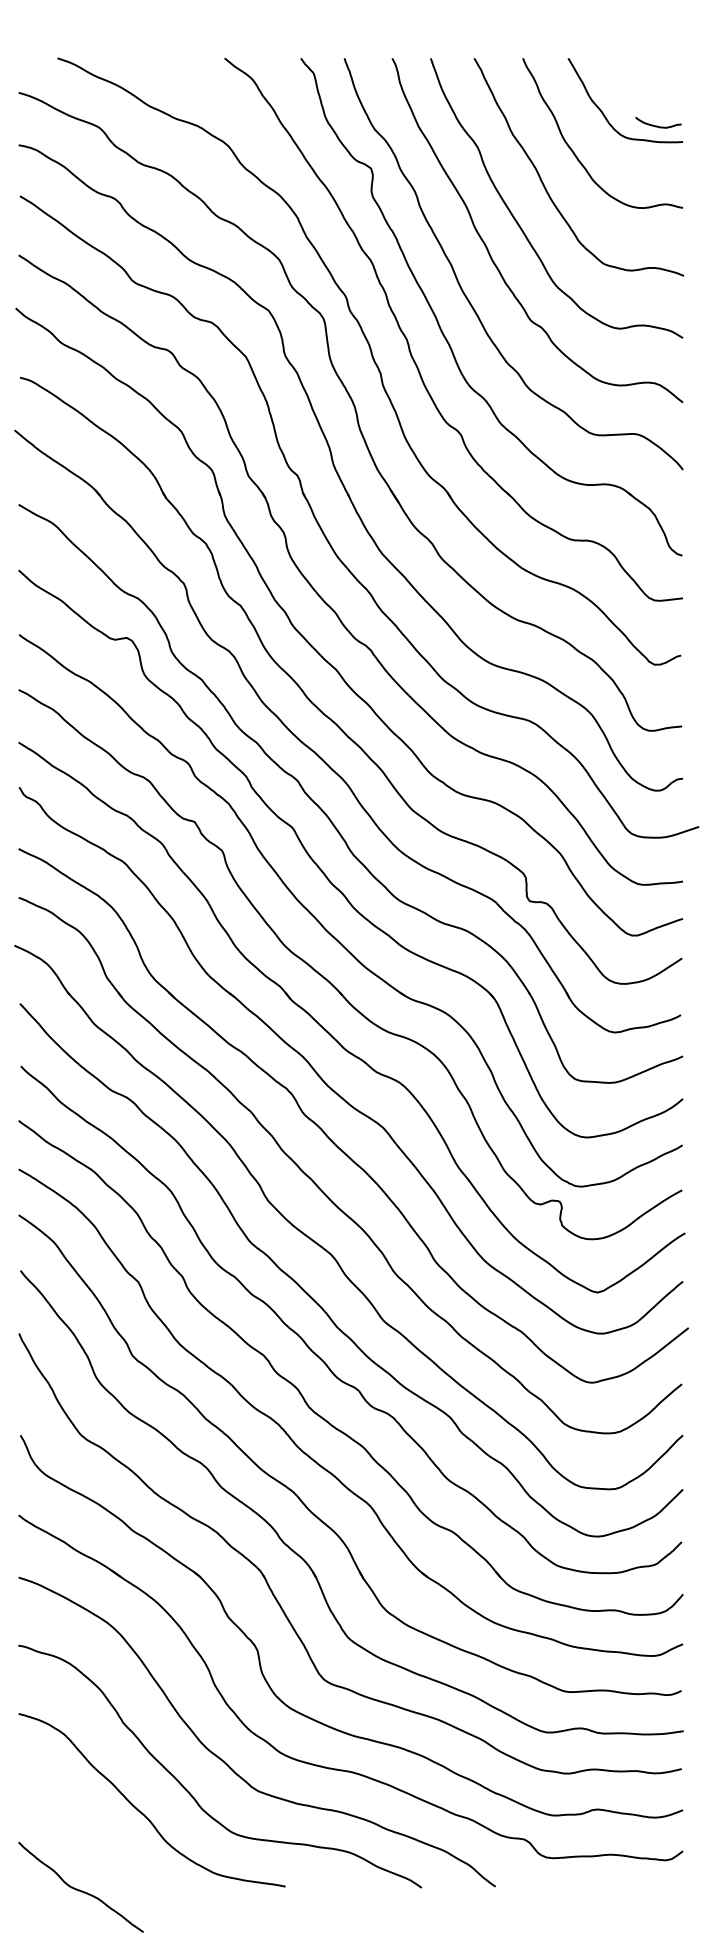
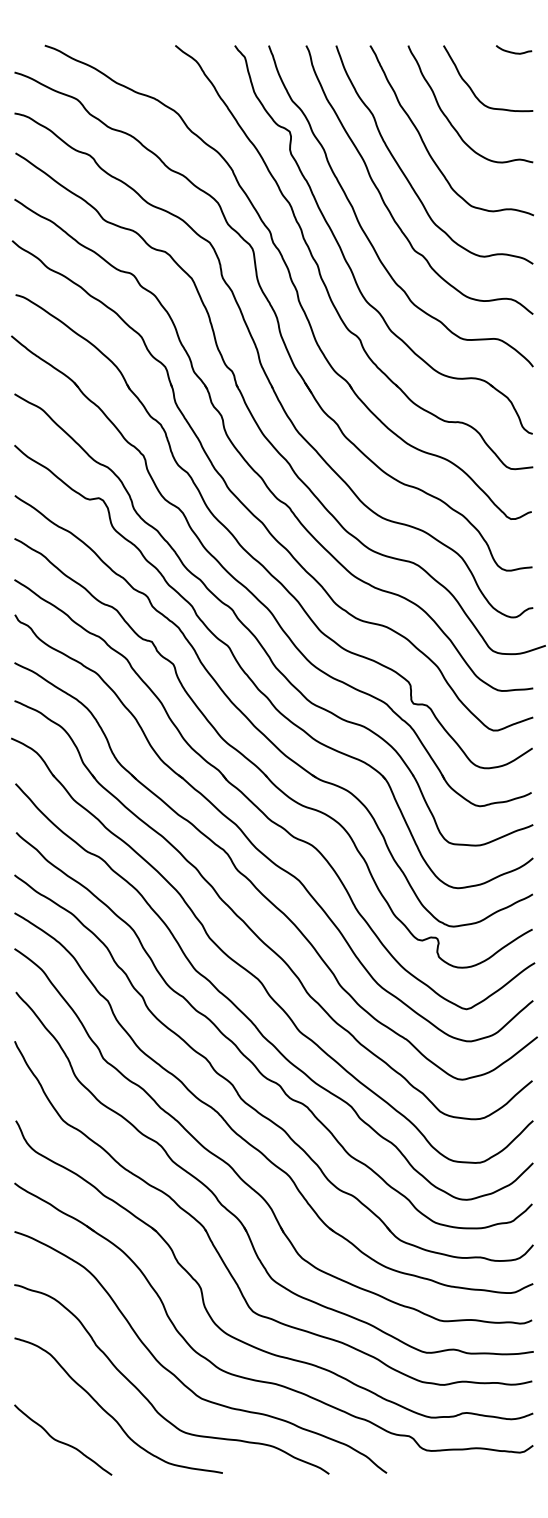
curve: (657, 125) -> (513, 51), moved
curve: (79, 1889) -> (62, 1441), moved

